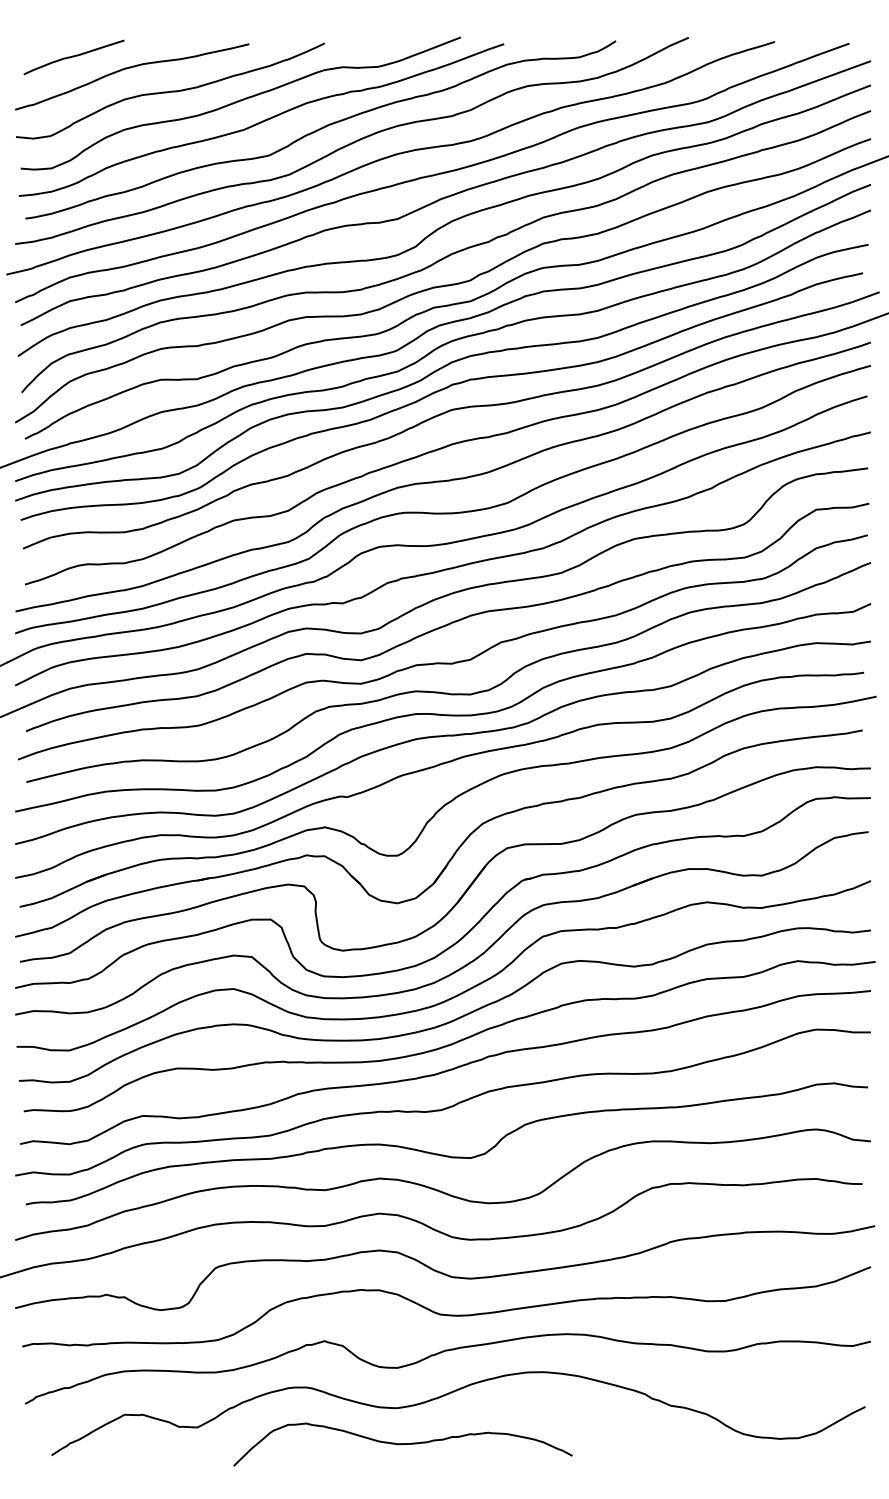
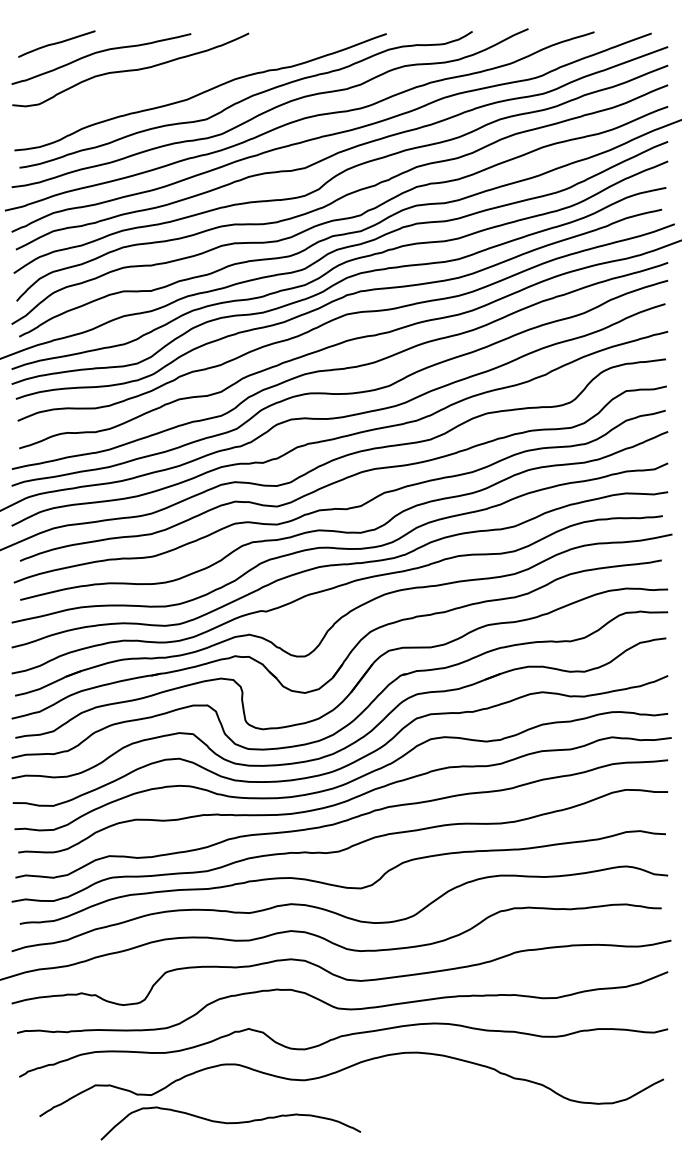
curve: (240, 101) -> (184, 77), removed
curve: (402, 1444) -> (230, 1123), moved

